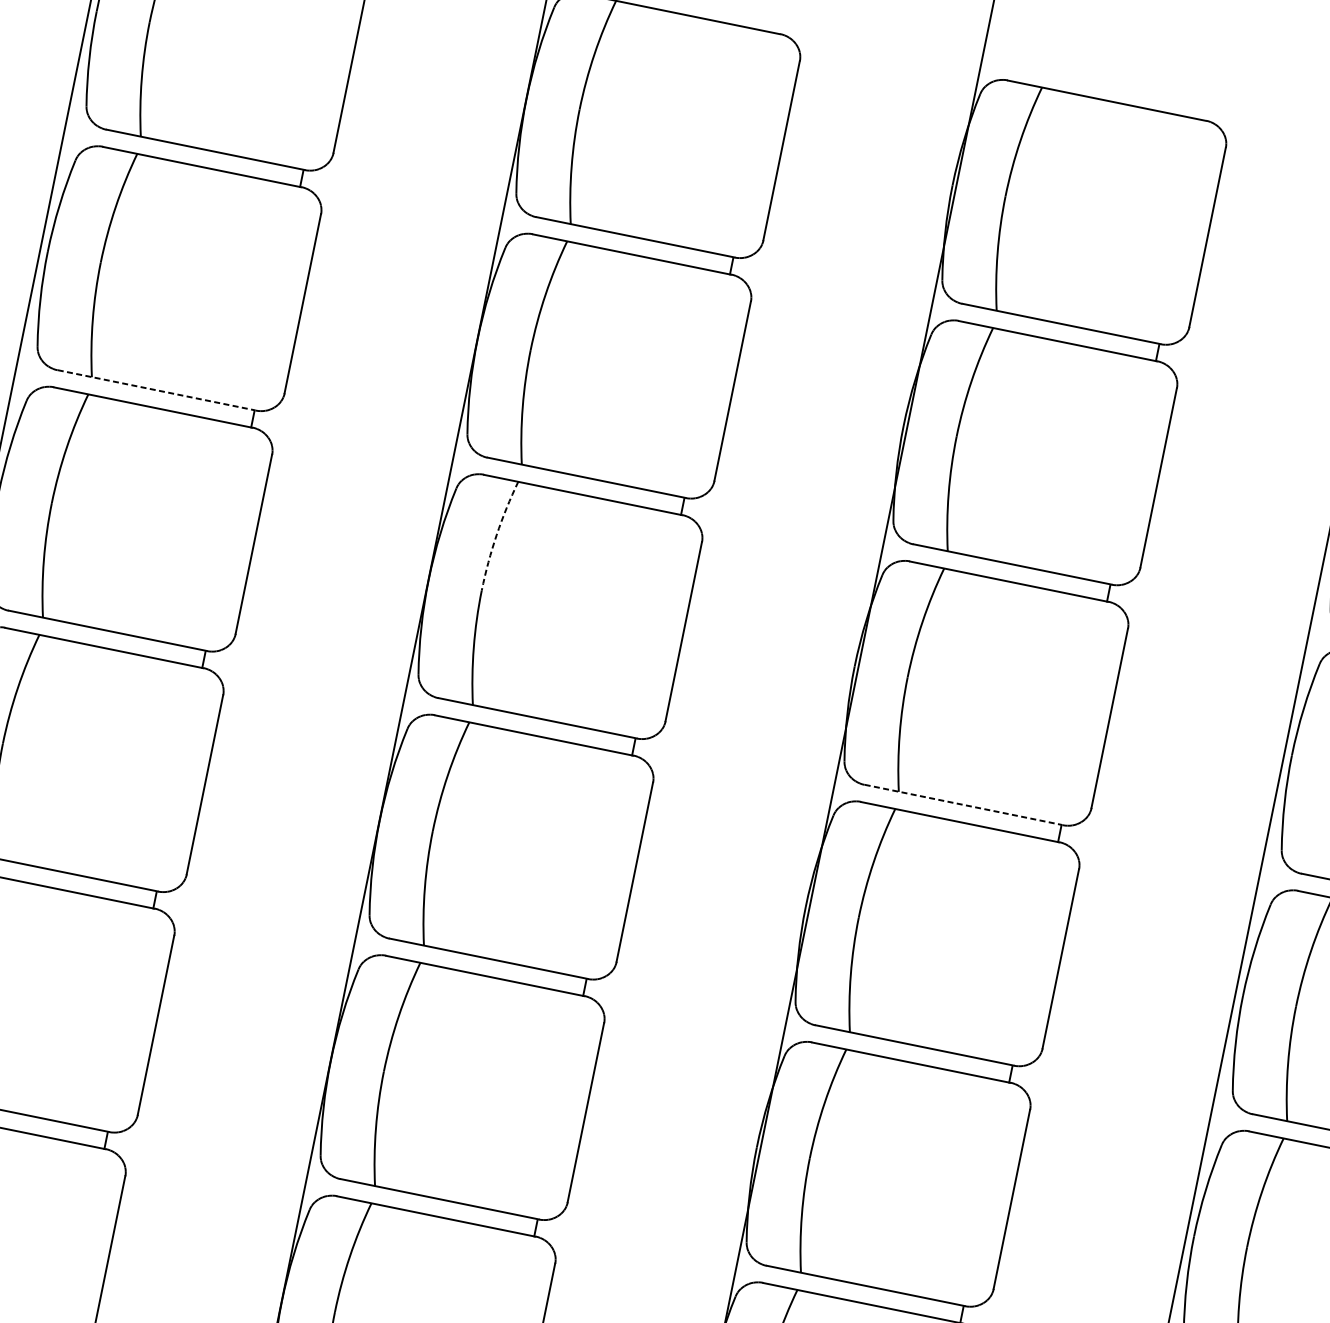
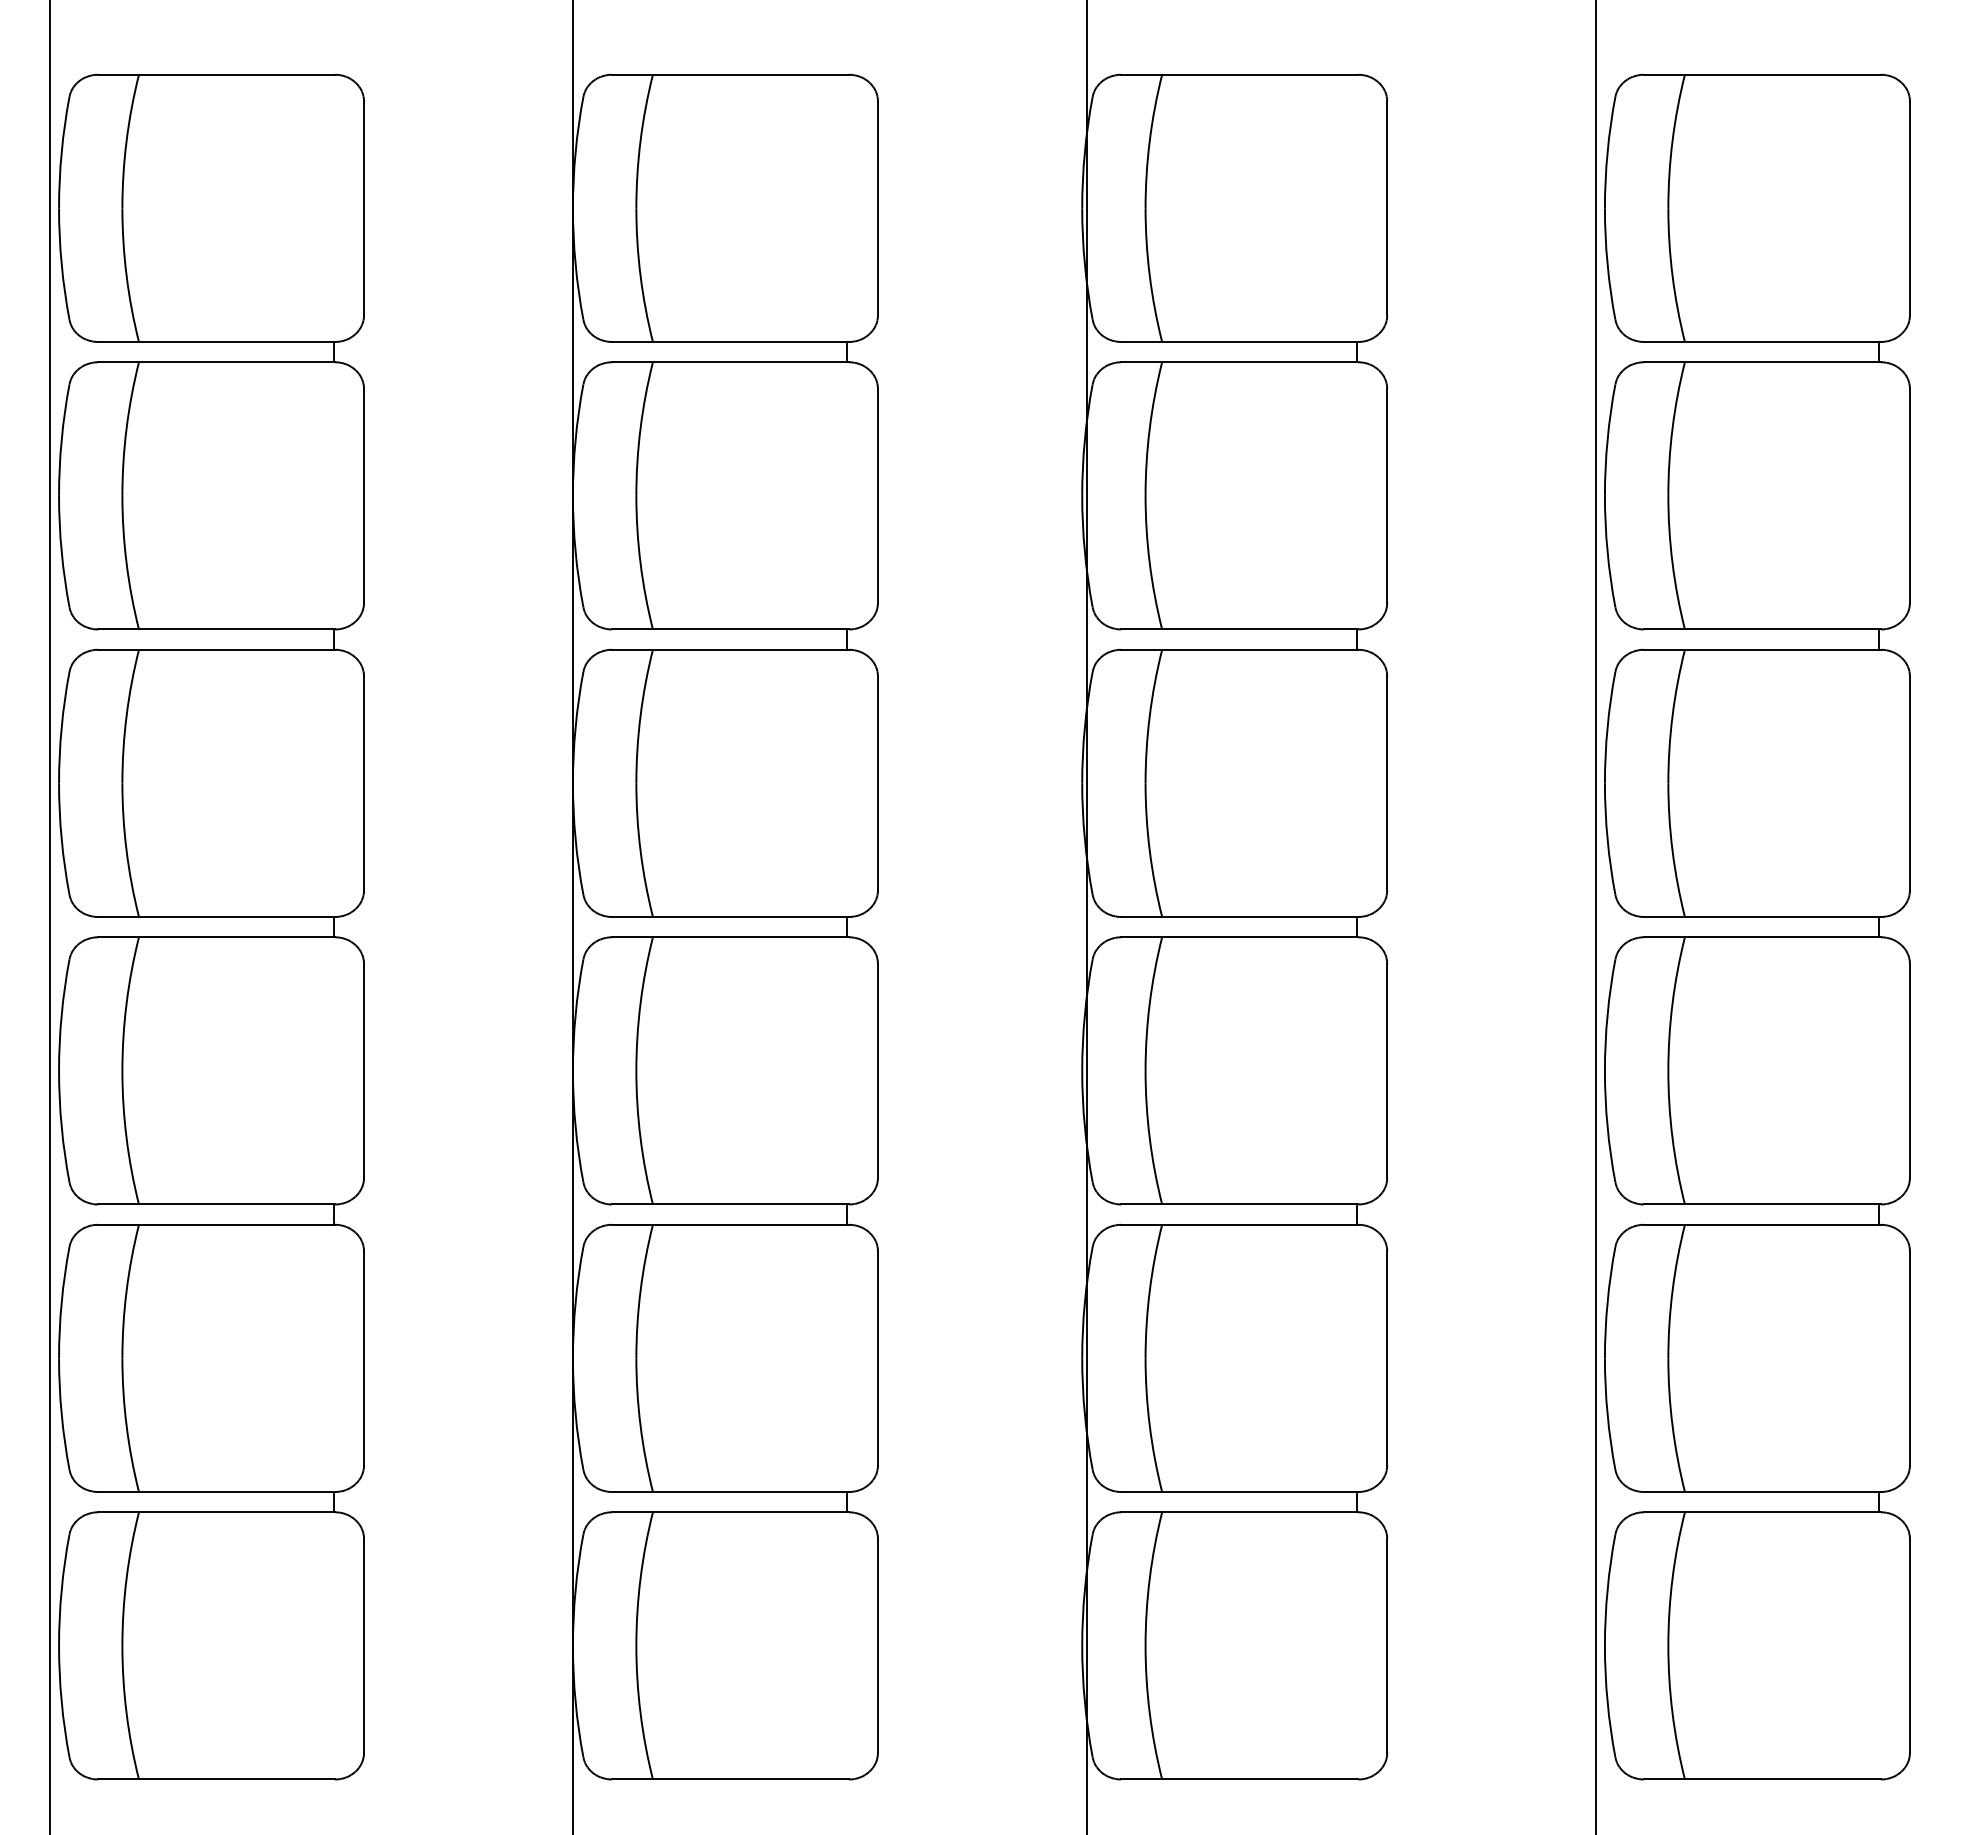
line: (156, 390) -> (216, 629), dashed -> solid
arc: (496, 535) -> (640, 716), dashed -> solid
line: (964, 804) -> (1240, 916), dashed -> solid

